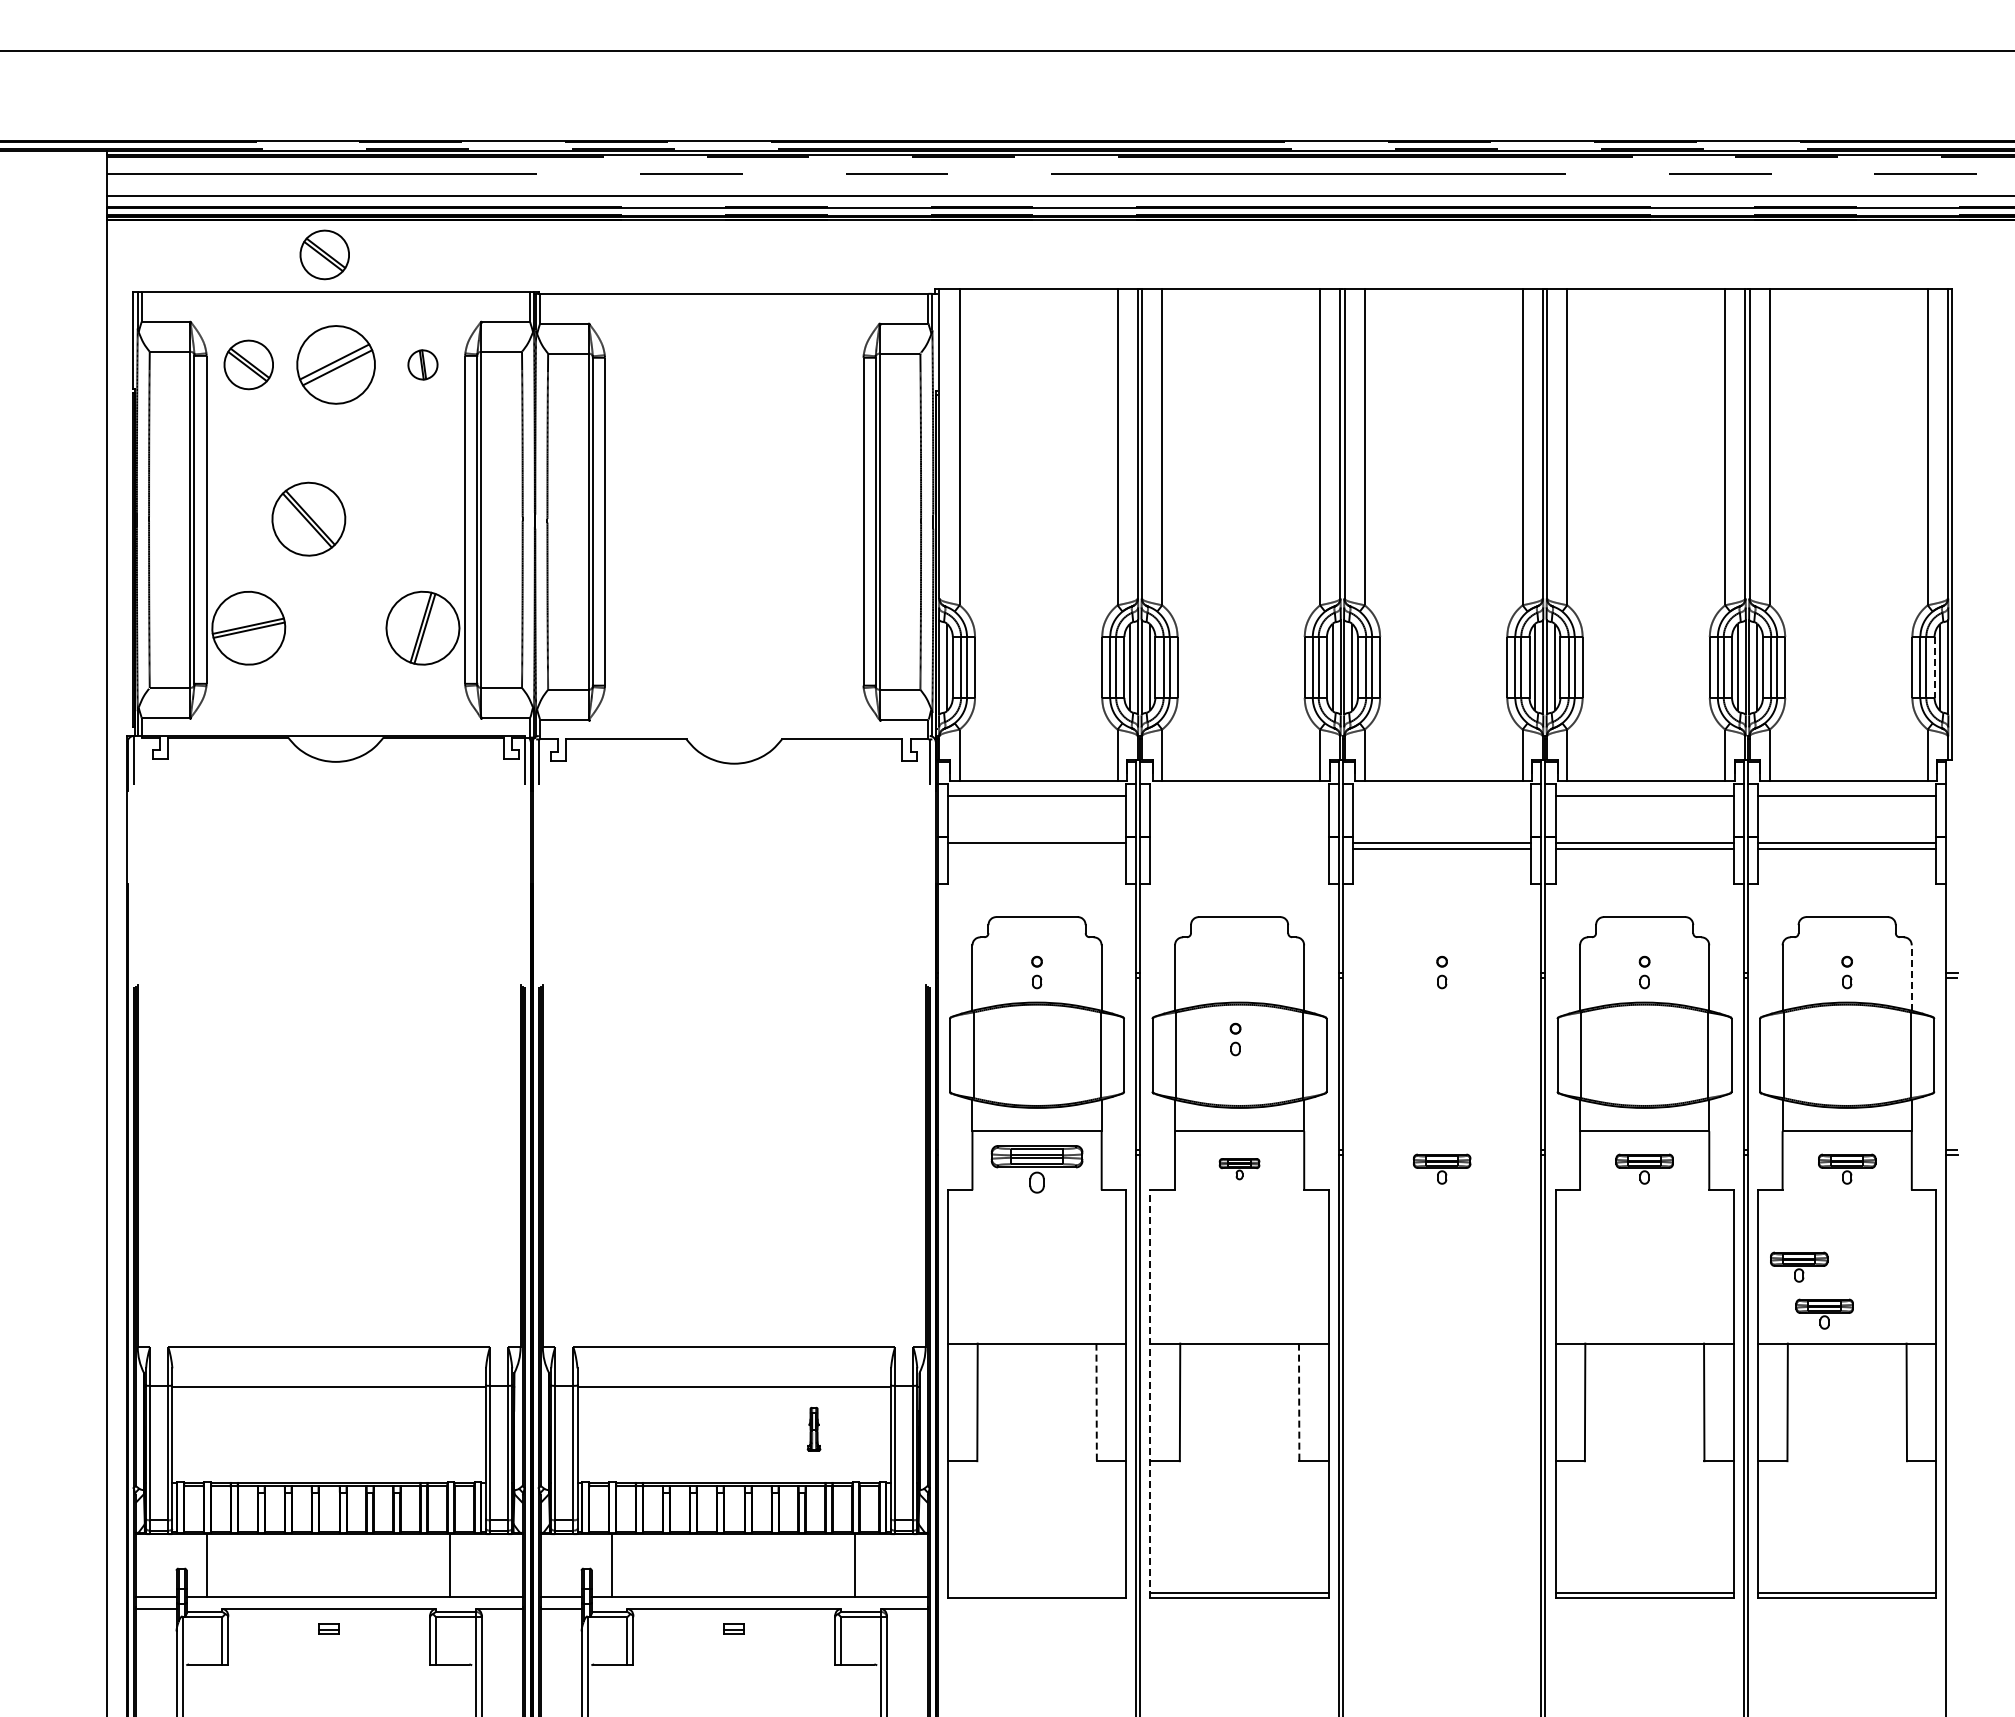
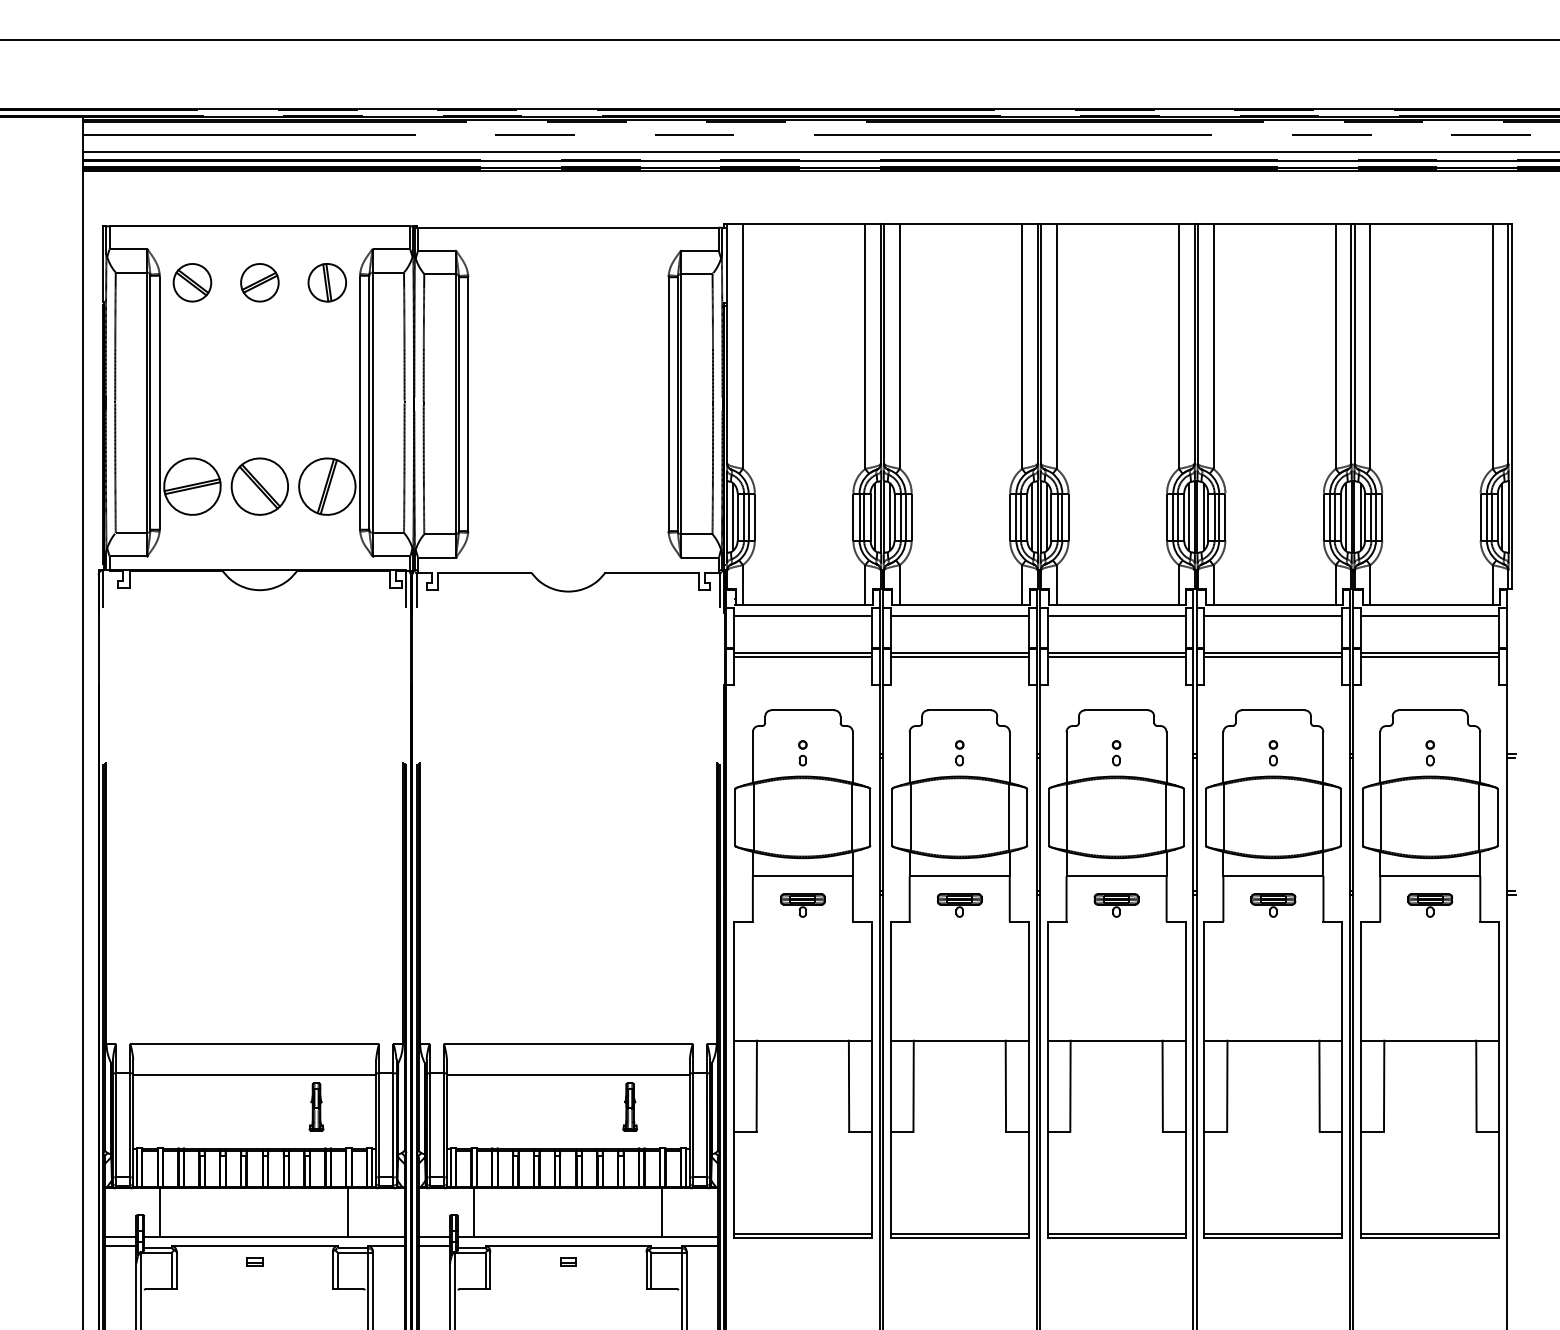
part: (324, 254) -> (251, 197), removed
part: (335, 364) -> (259, 282), size x0.62
part: (422, 364) -> (326, 282), size x1.67
part: (308, 518) -> (259, 486), moved
line: (1934, 667) -> (1497, 517), dashed -> solid
line: (1239, 795) -> (959, 616), added
line: (1442, 795) -> (1116, 616), added
line: (1239, 843) -> (959, 653), added
line: (1036, 848) -> (802, 657), added
line: (1239, 848) -> (959, 657), added
line: (1911, 978) -> (1480, 757), dashed -> solid
part: (1235, 1039) -> (959, 753), moved
part: (1036, 1168) -> (802, 905), size x0.62
part: (1239, 1168) -> (959, 905), size x1.43
part: (1441, 1257) -> (1116, 973), added
part: (1799, 1266) -> (1393, 980), removed
part: (1824, 1313) -> (1412, 1017), removed
line: (1150, 1394) -> (890, 1080), dashed -> solid
line: (1096, 1402) -> (848, 1086), dashed -> solid
line: (1299, 1402) -> (1006, 1086), dashed -> solid
part: (408, 1428) -> (316, 1106), added
part: (813, 1428) -> (629, 1106), size x1.43
line: (1036, 1593) -> (802, 1234), added

